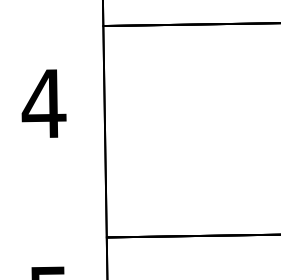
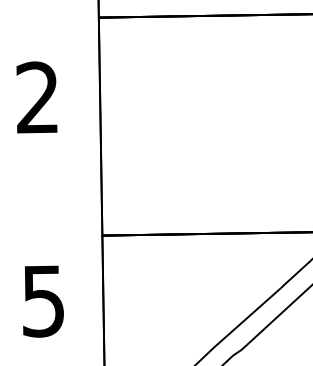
text: (43, 103) -> (37, 97), 4 -> 2

